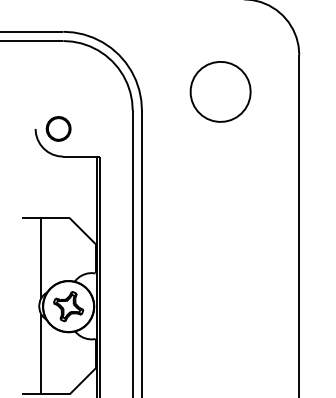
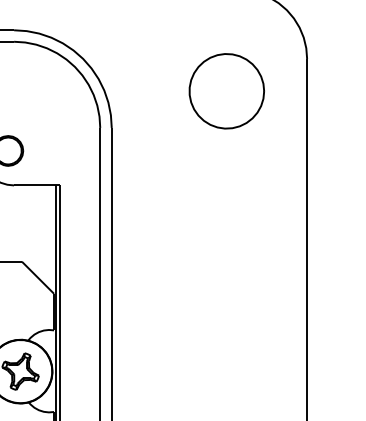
part: (220, 91) -> (226, 90), moved

